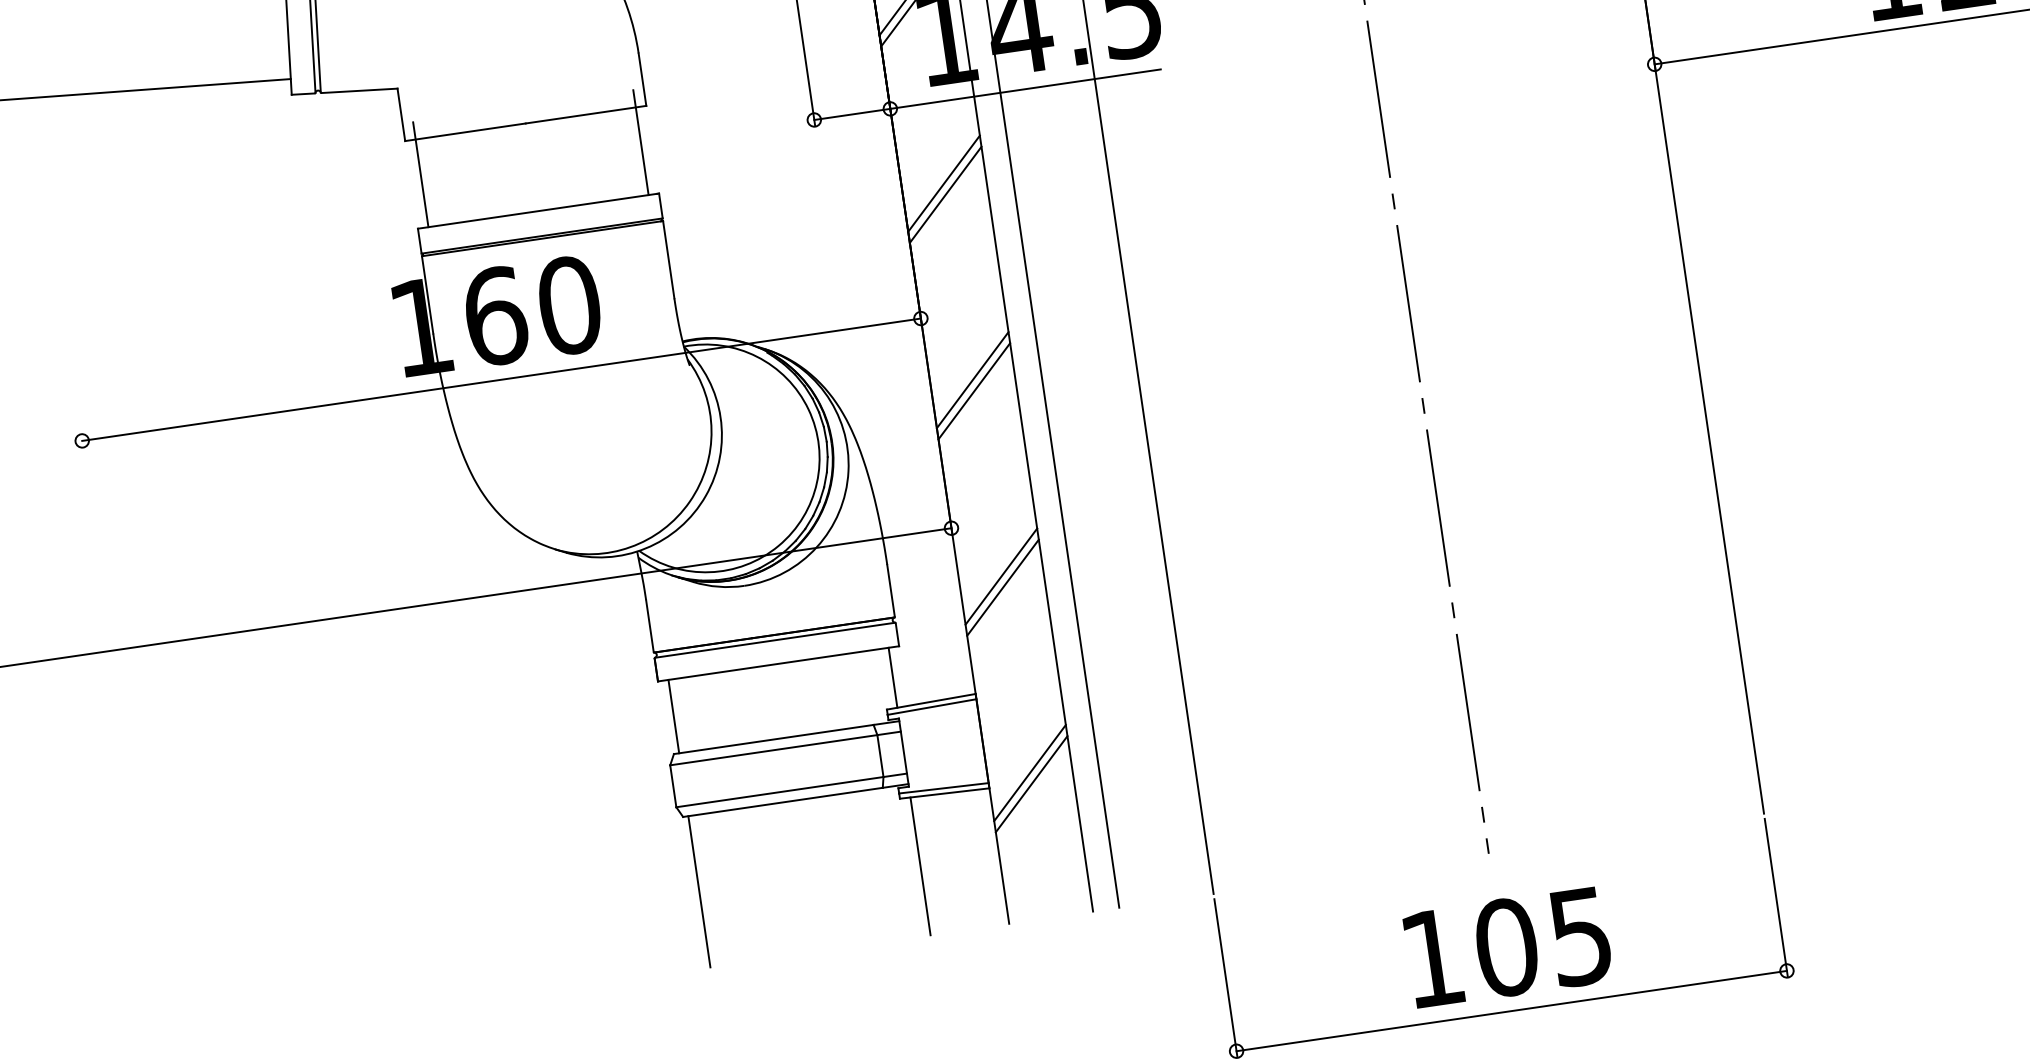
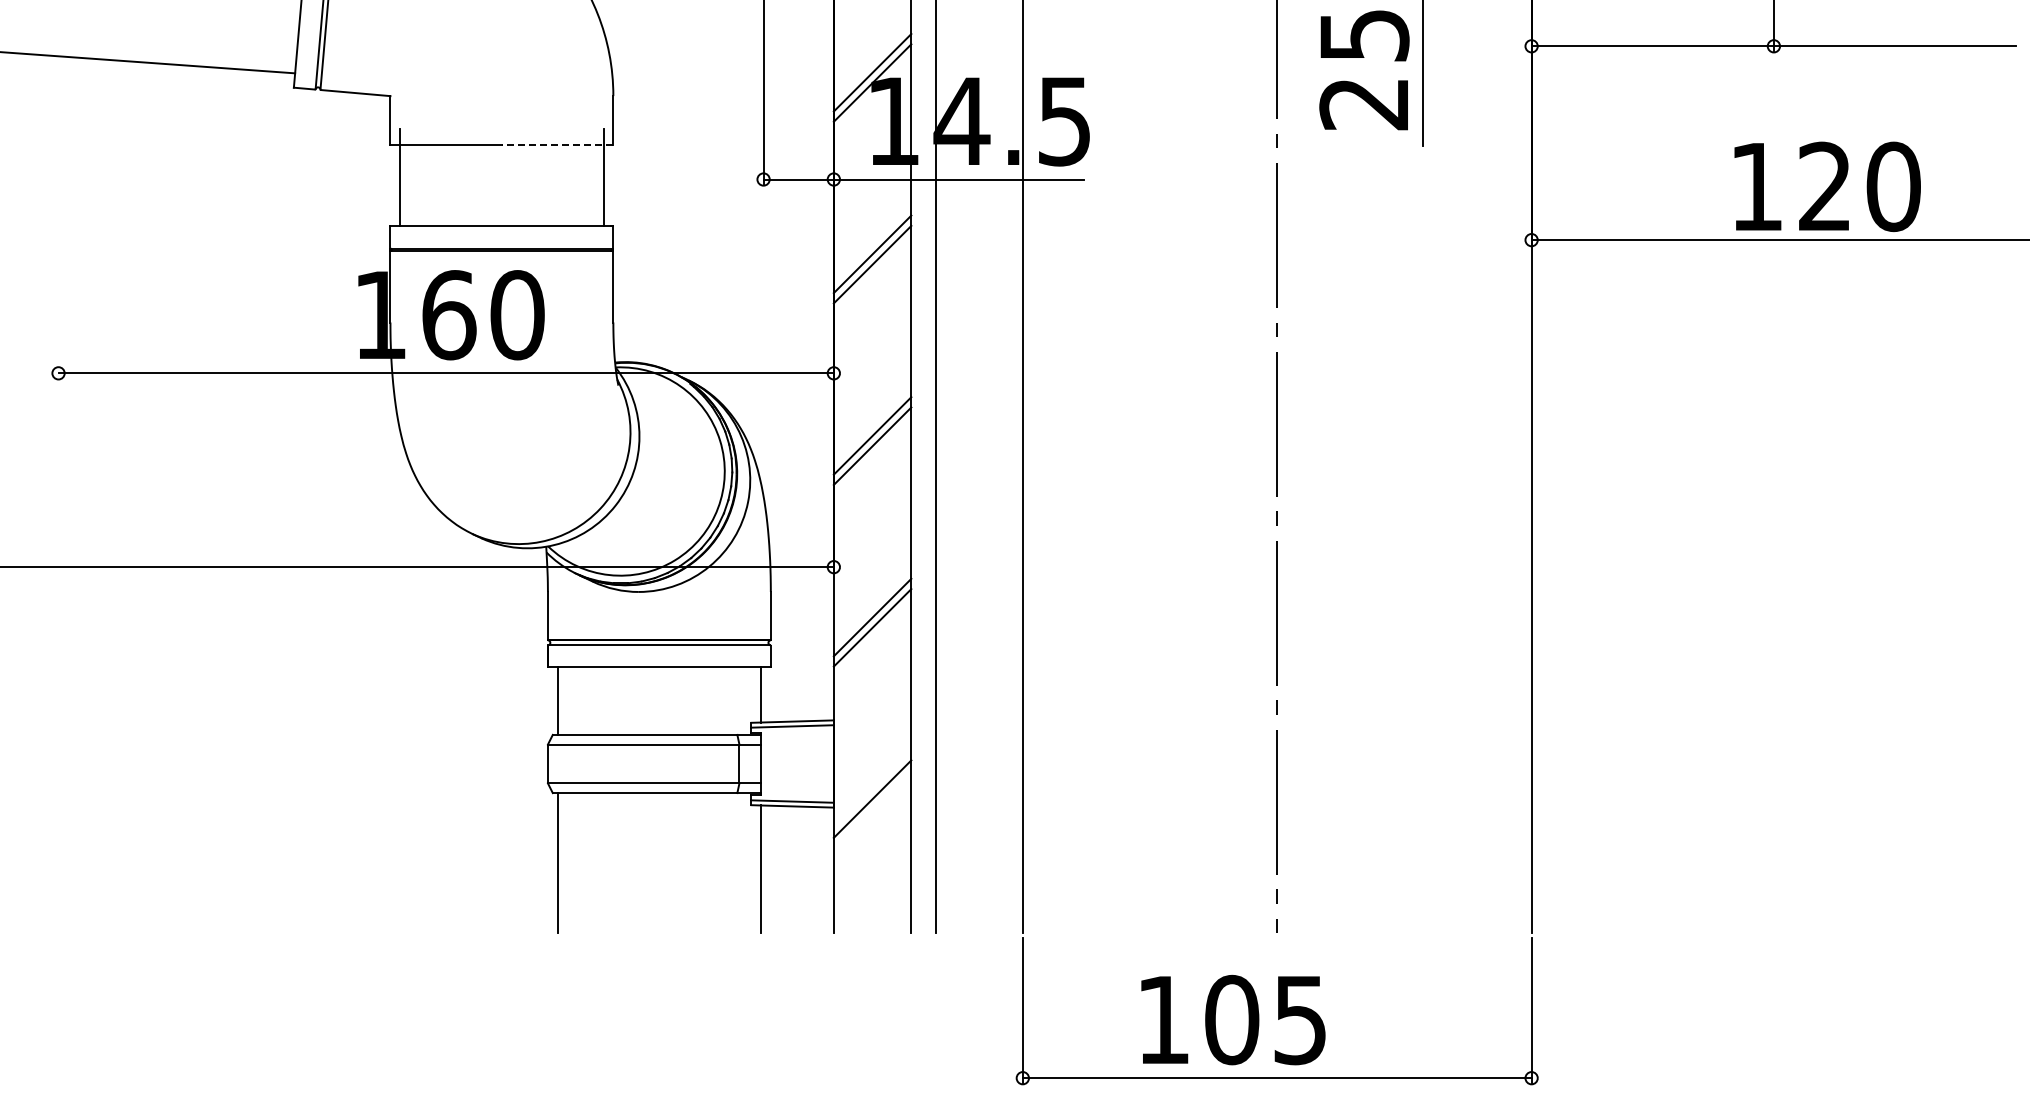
line: (585, 114) -> (557, 144), solid -> dashed
line: (1031, 784) -> (872, 809), removed
text: (1508, 946) -> (1233, 1019), moved

